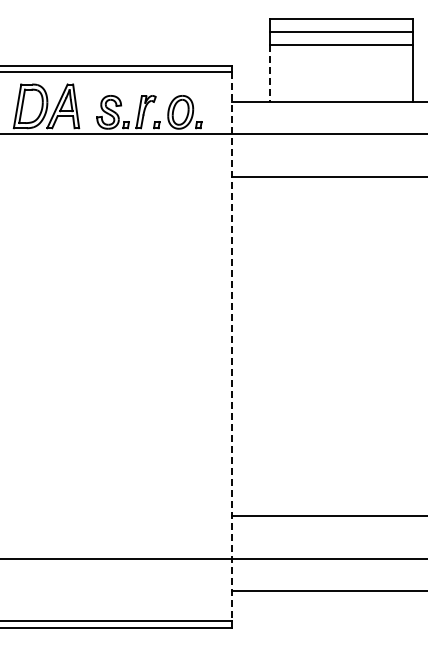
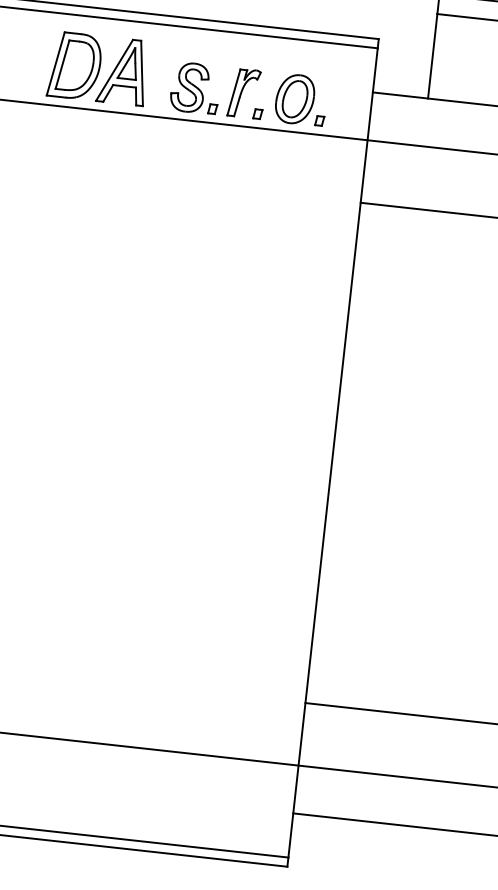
line: (269, 73) -> (432, 56), dashed -> solid
line: (232, 346) -> (333, 452), dashed -> solid

